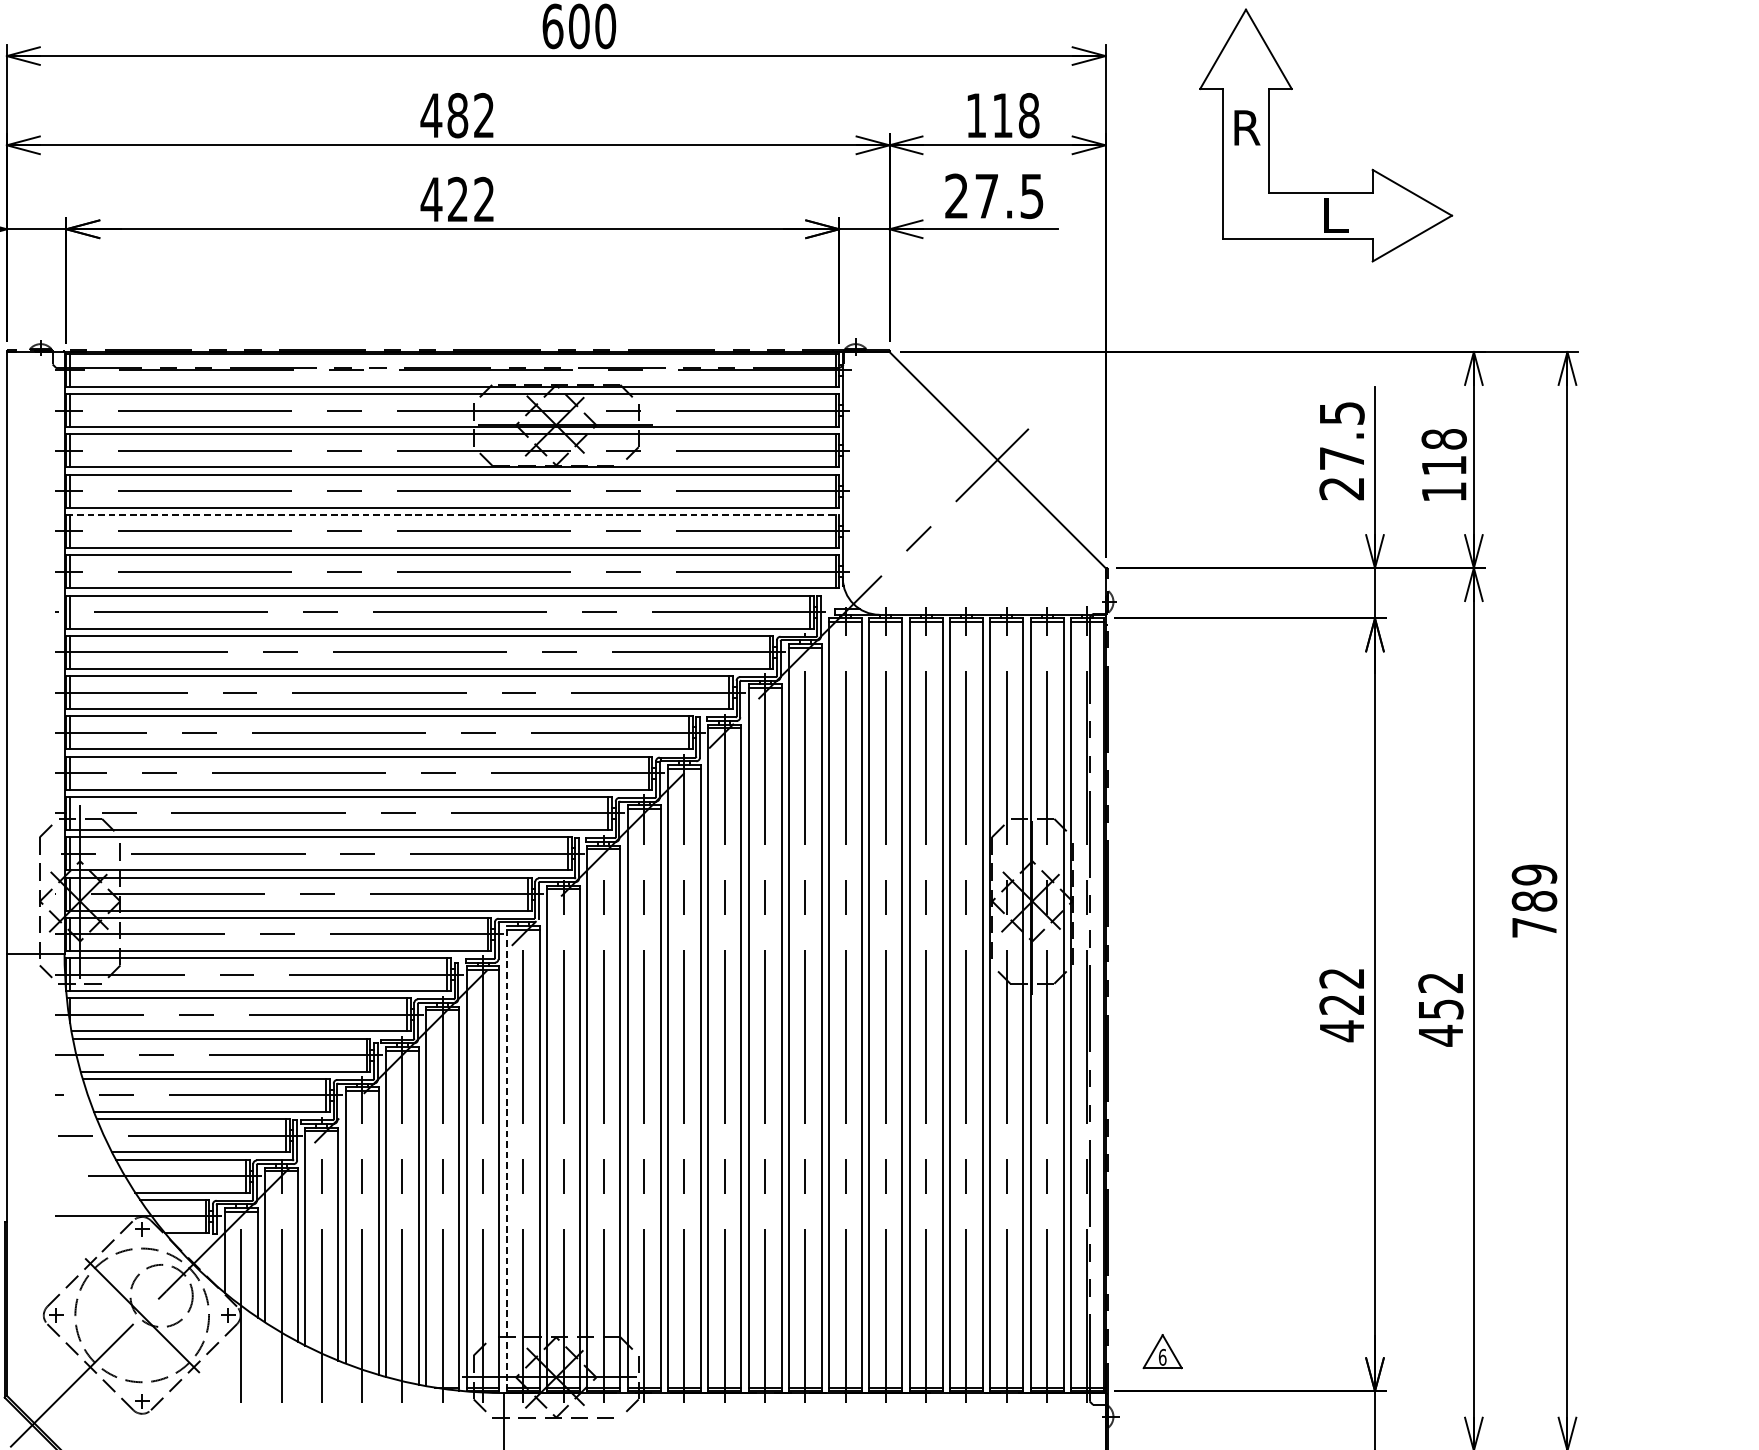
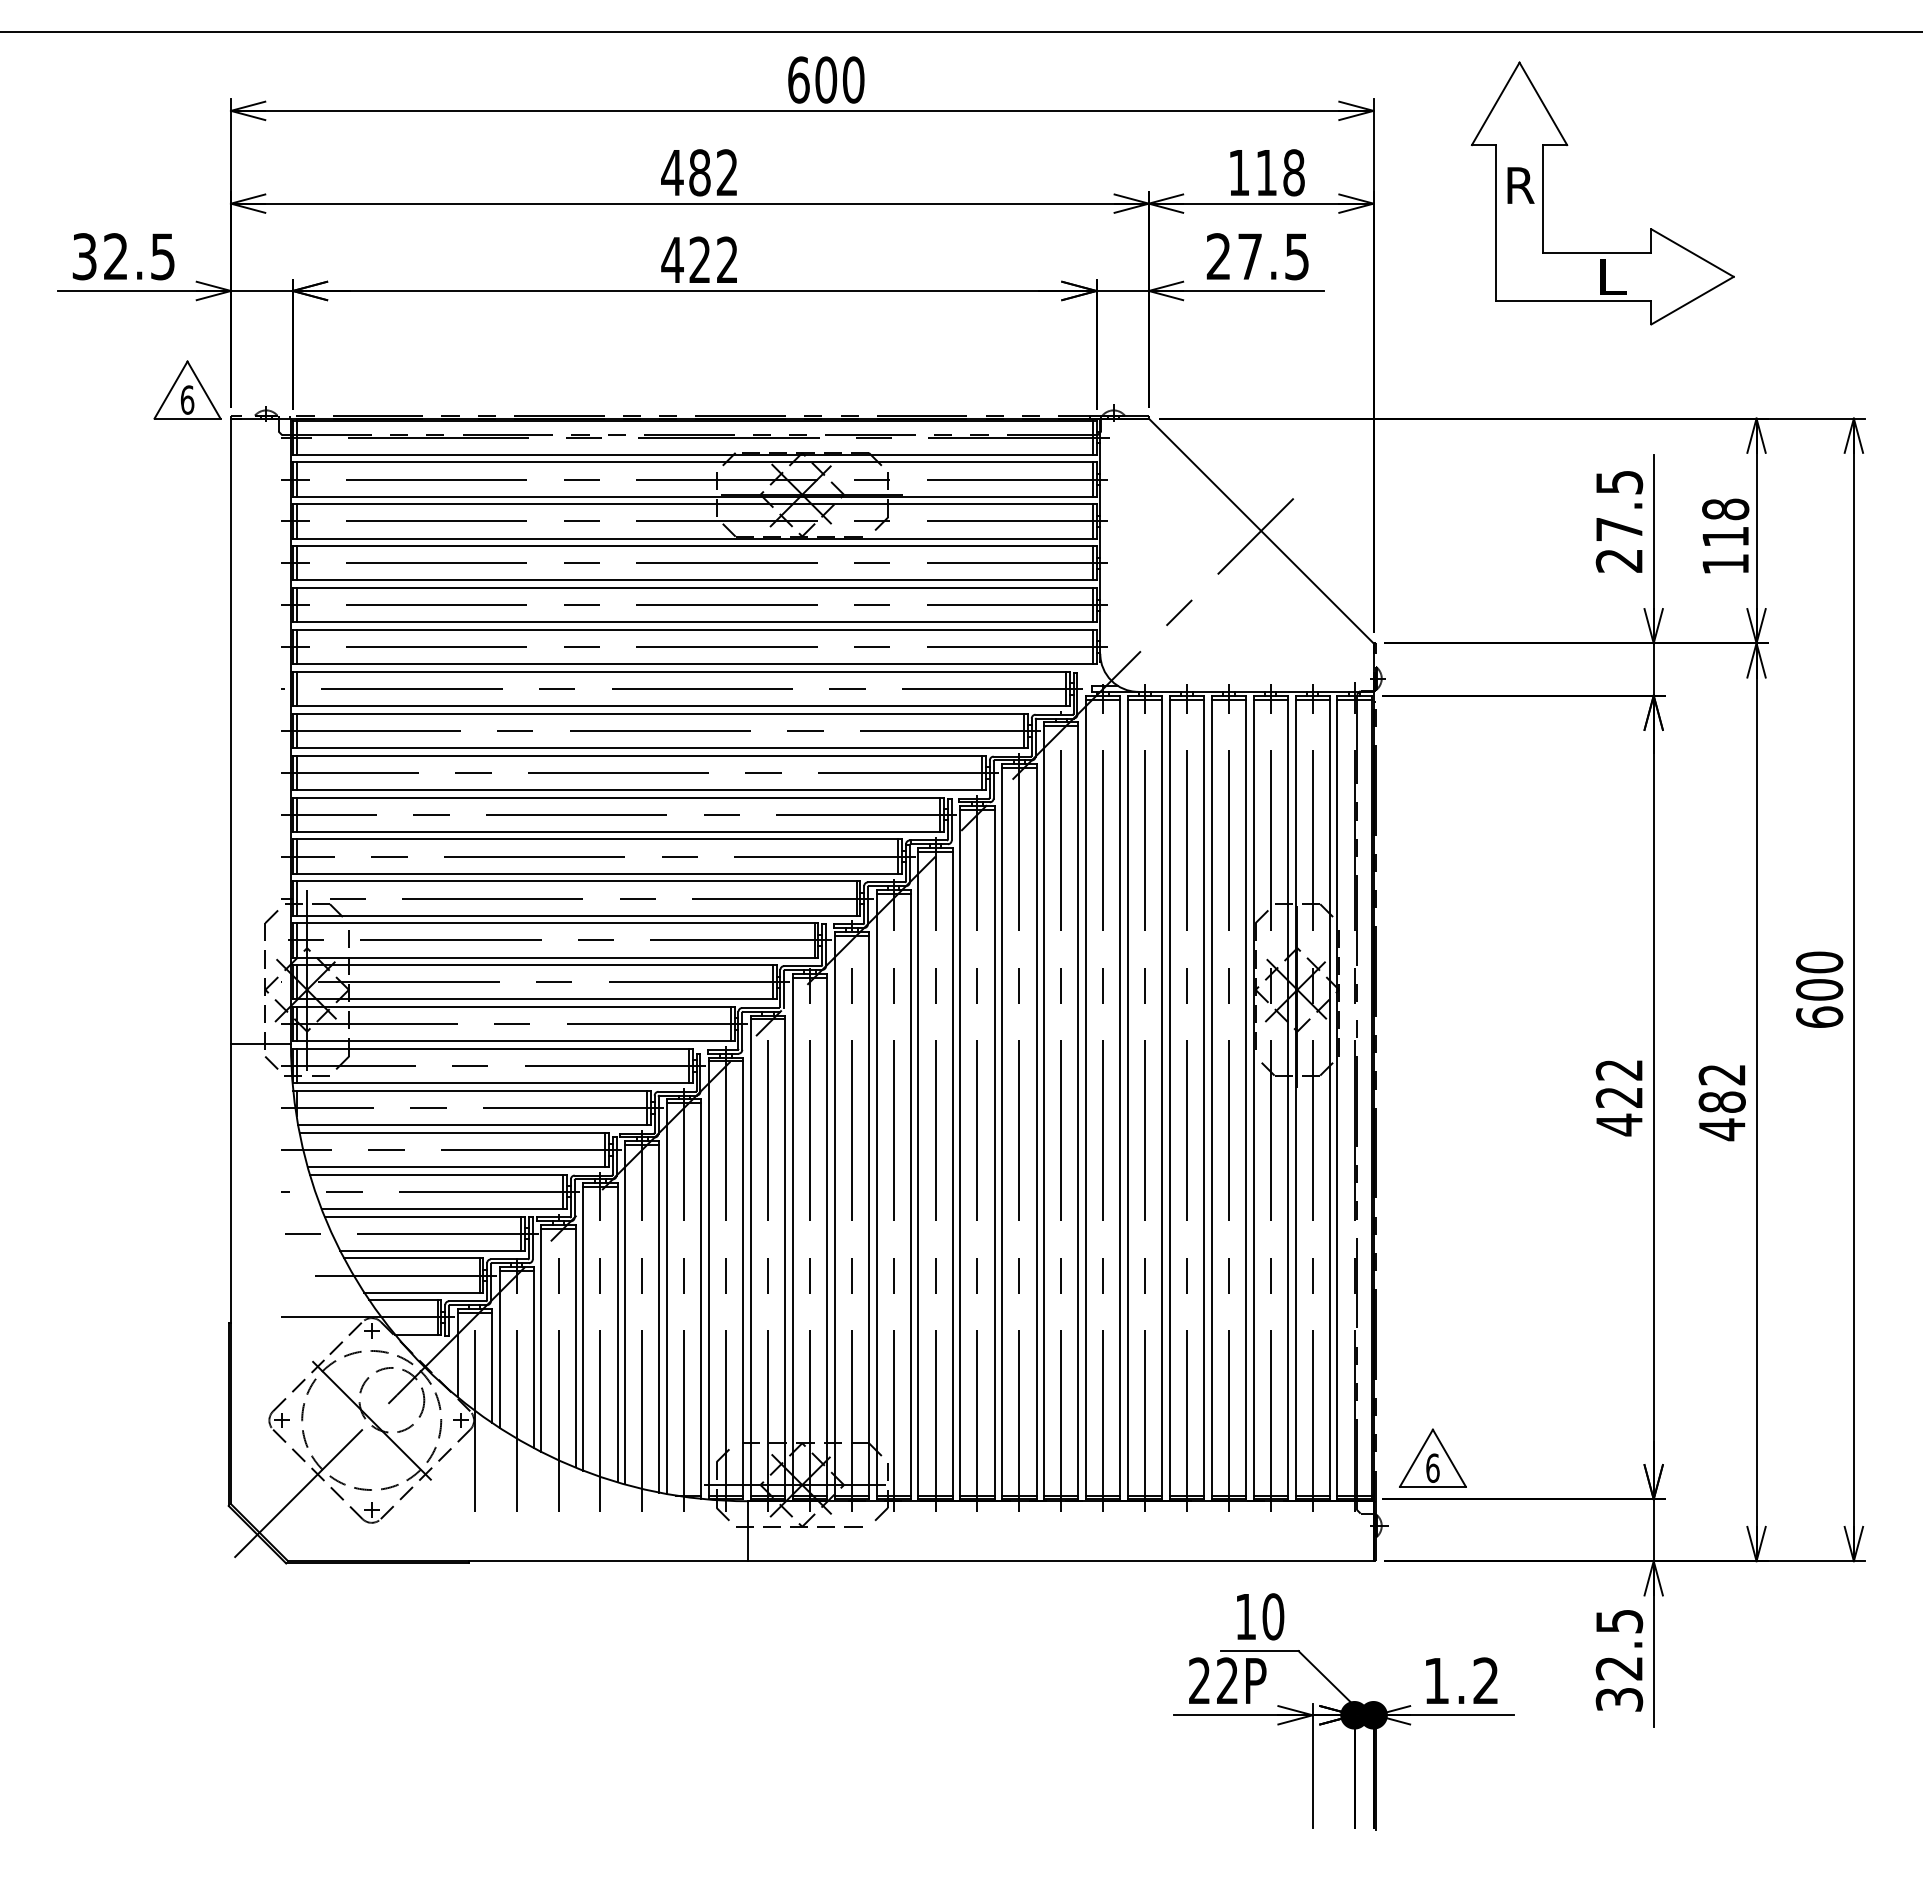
line: (452, 515) -> (694, 588), dashed -> solid
text: (1534, 900) -> (1819, 989), 789 -> 600
text: (1440, 1008) -> (1721, 1101), 452 -> 482
line: (506, 1158) -> (750, 1257), dashed -> solid
part: (1162, 1350) -> (1432, 1457), size x1.67

